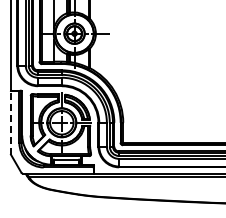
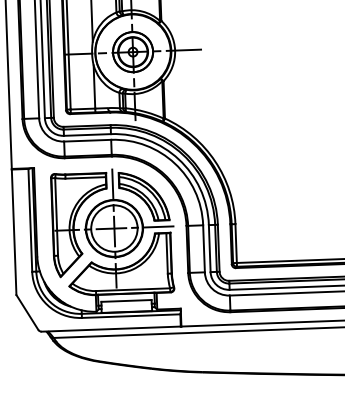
line: (10, 122) -> (13, 231), dashed -> solid

